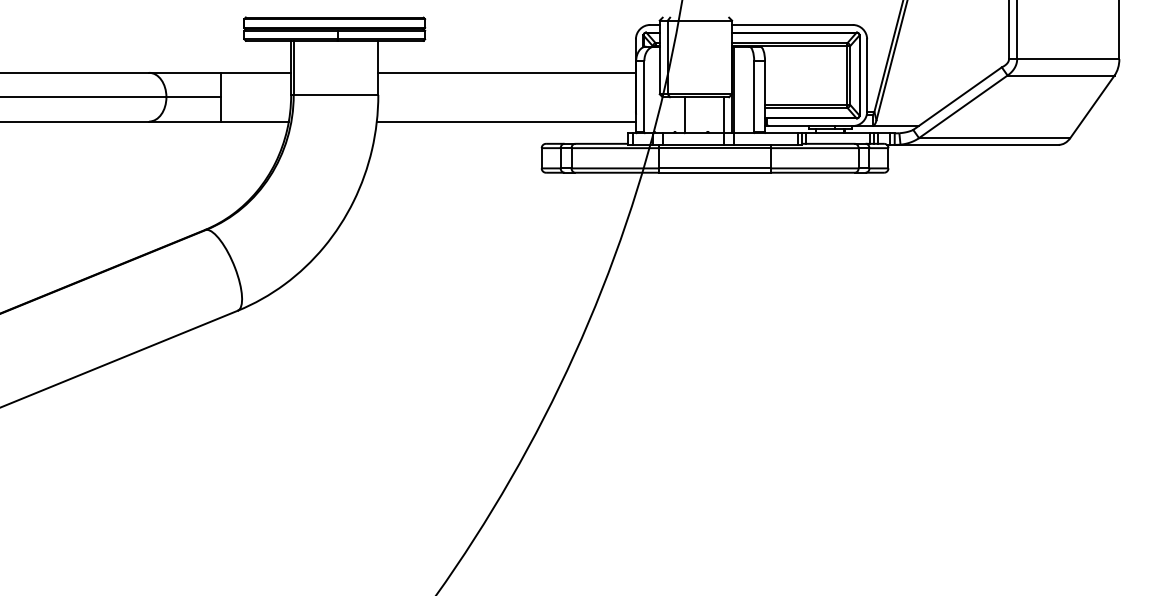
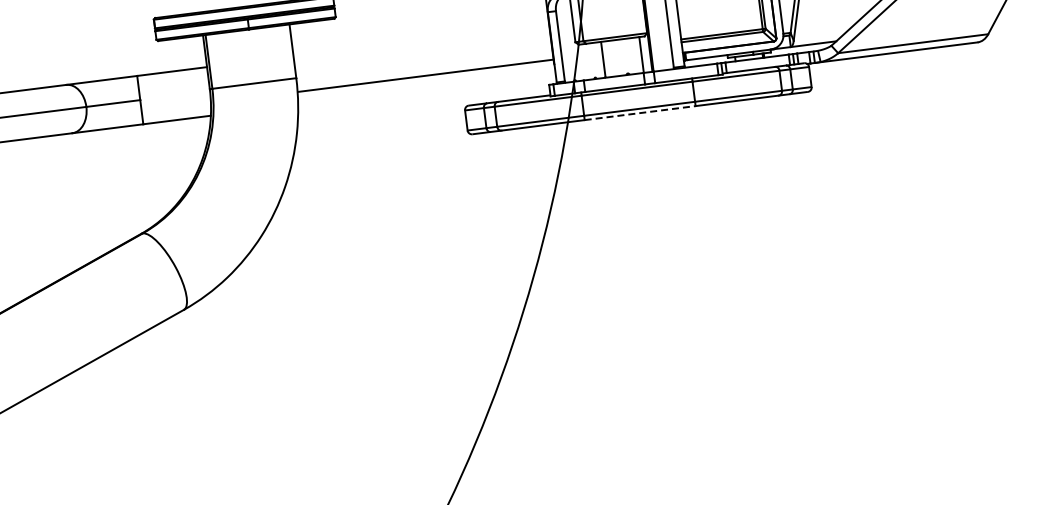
line: (506, 72) -> (425, 75), moved
line: (506, 121) -> (426, 88), removed
line: (715, 172) -> (640, 112), solid -> dashed

